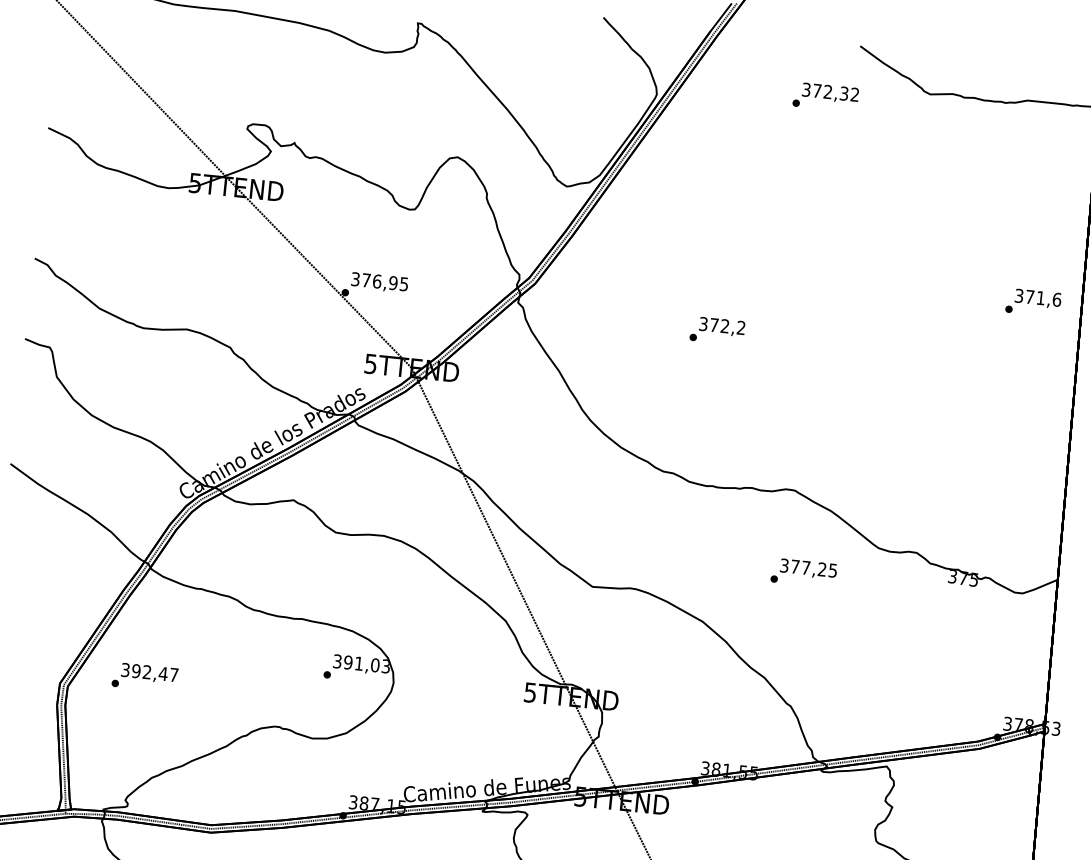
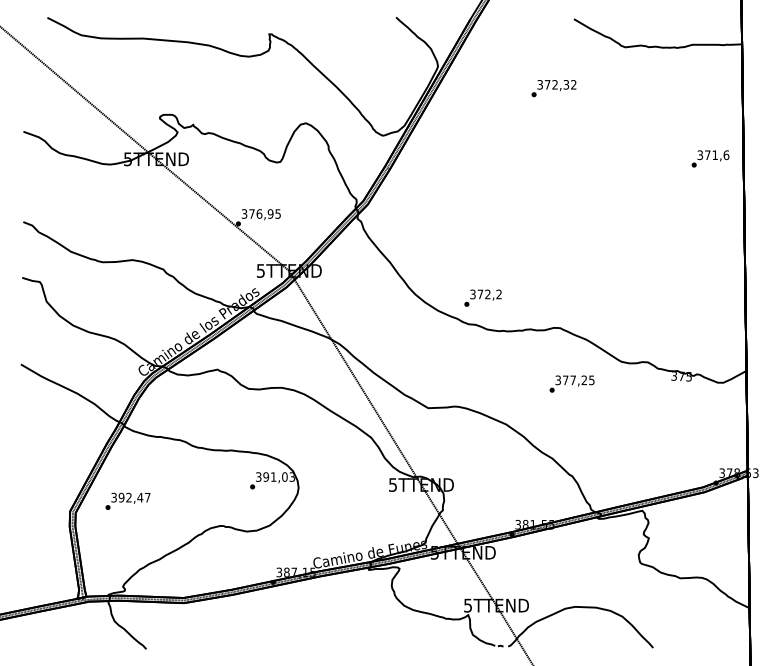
text: (825, 97) -> (553, 88), moved
text: (1033, 302) -> (710, 158), moved
text: (716, 329) -> (482, 297), moved

